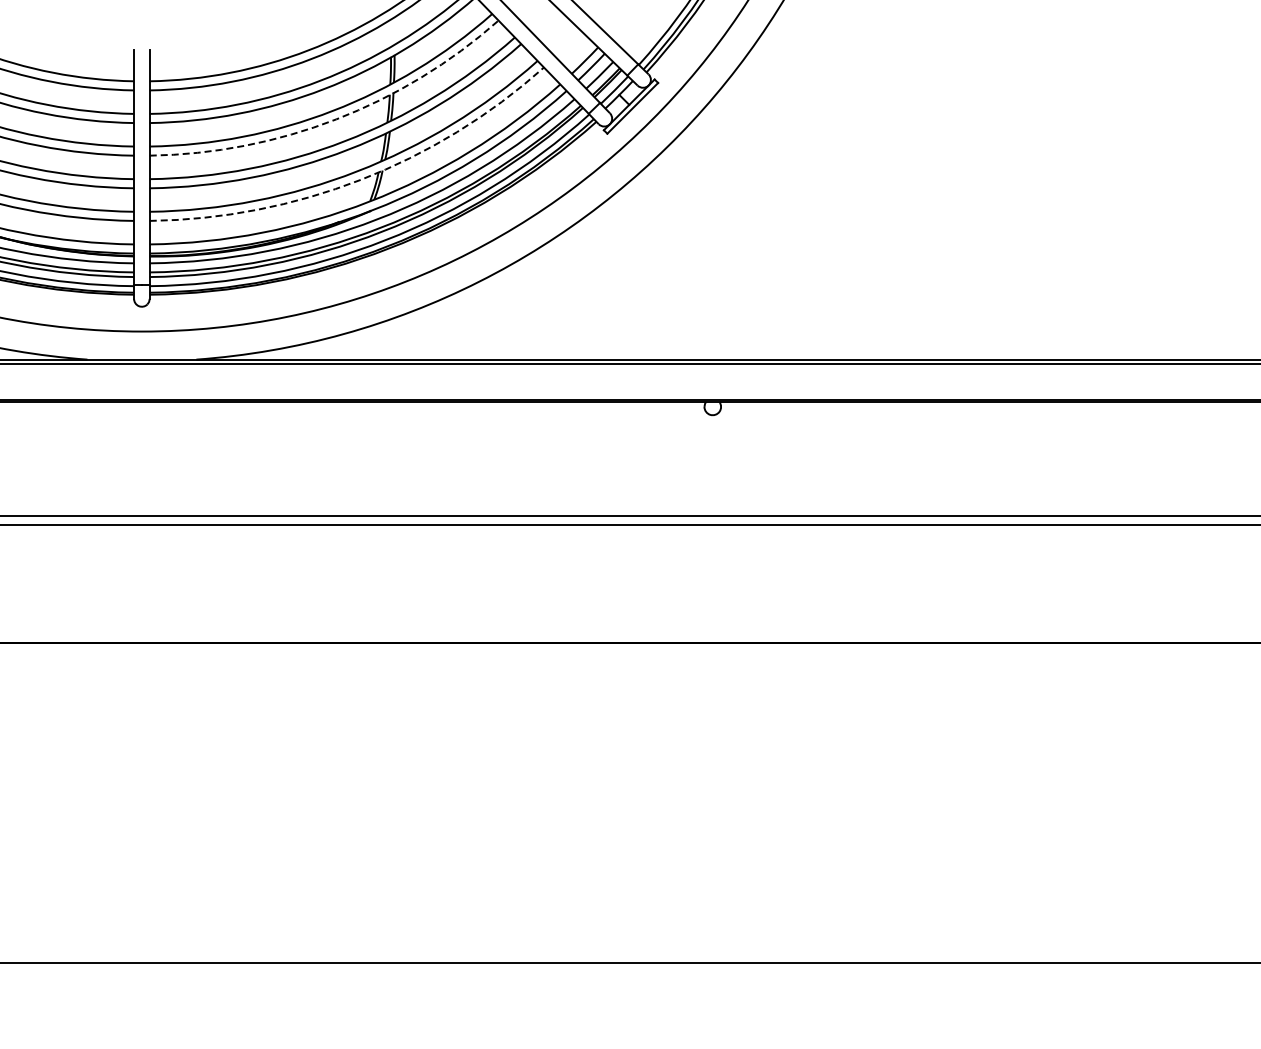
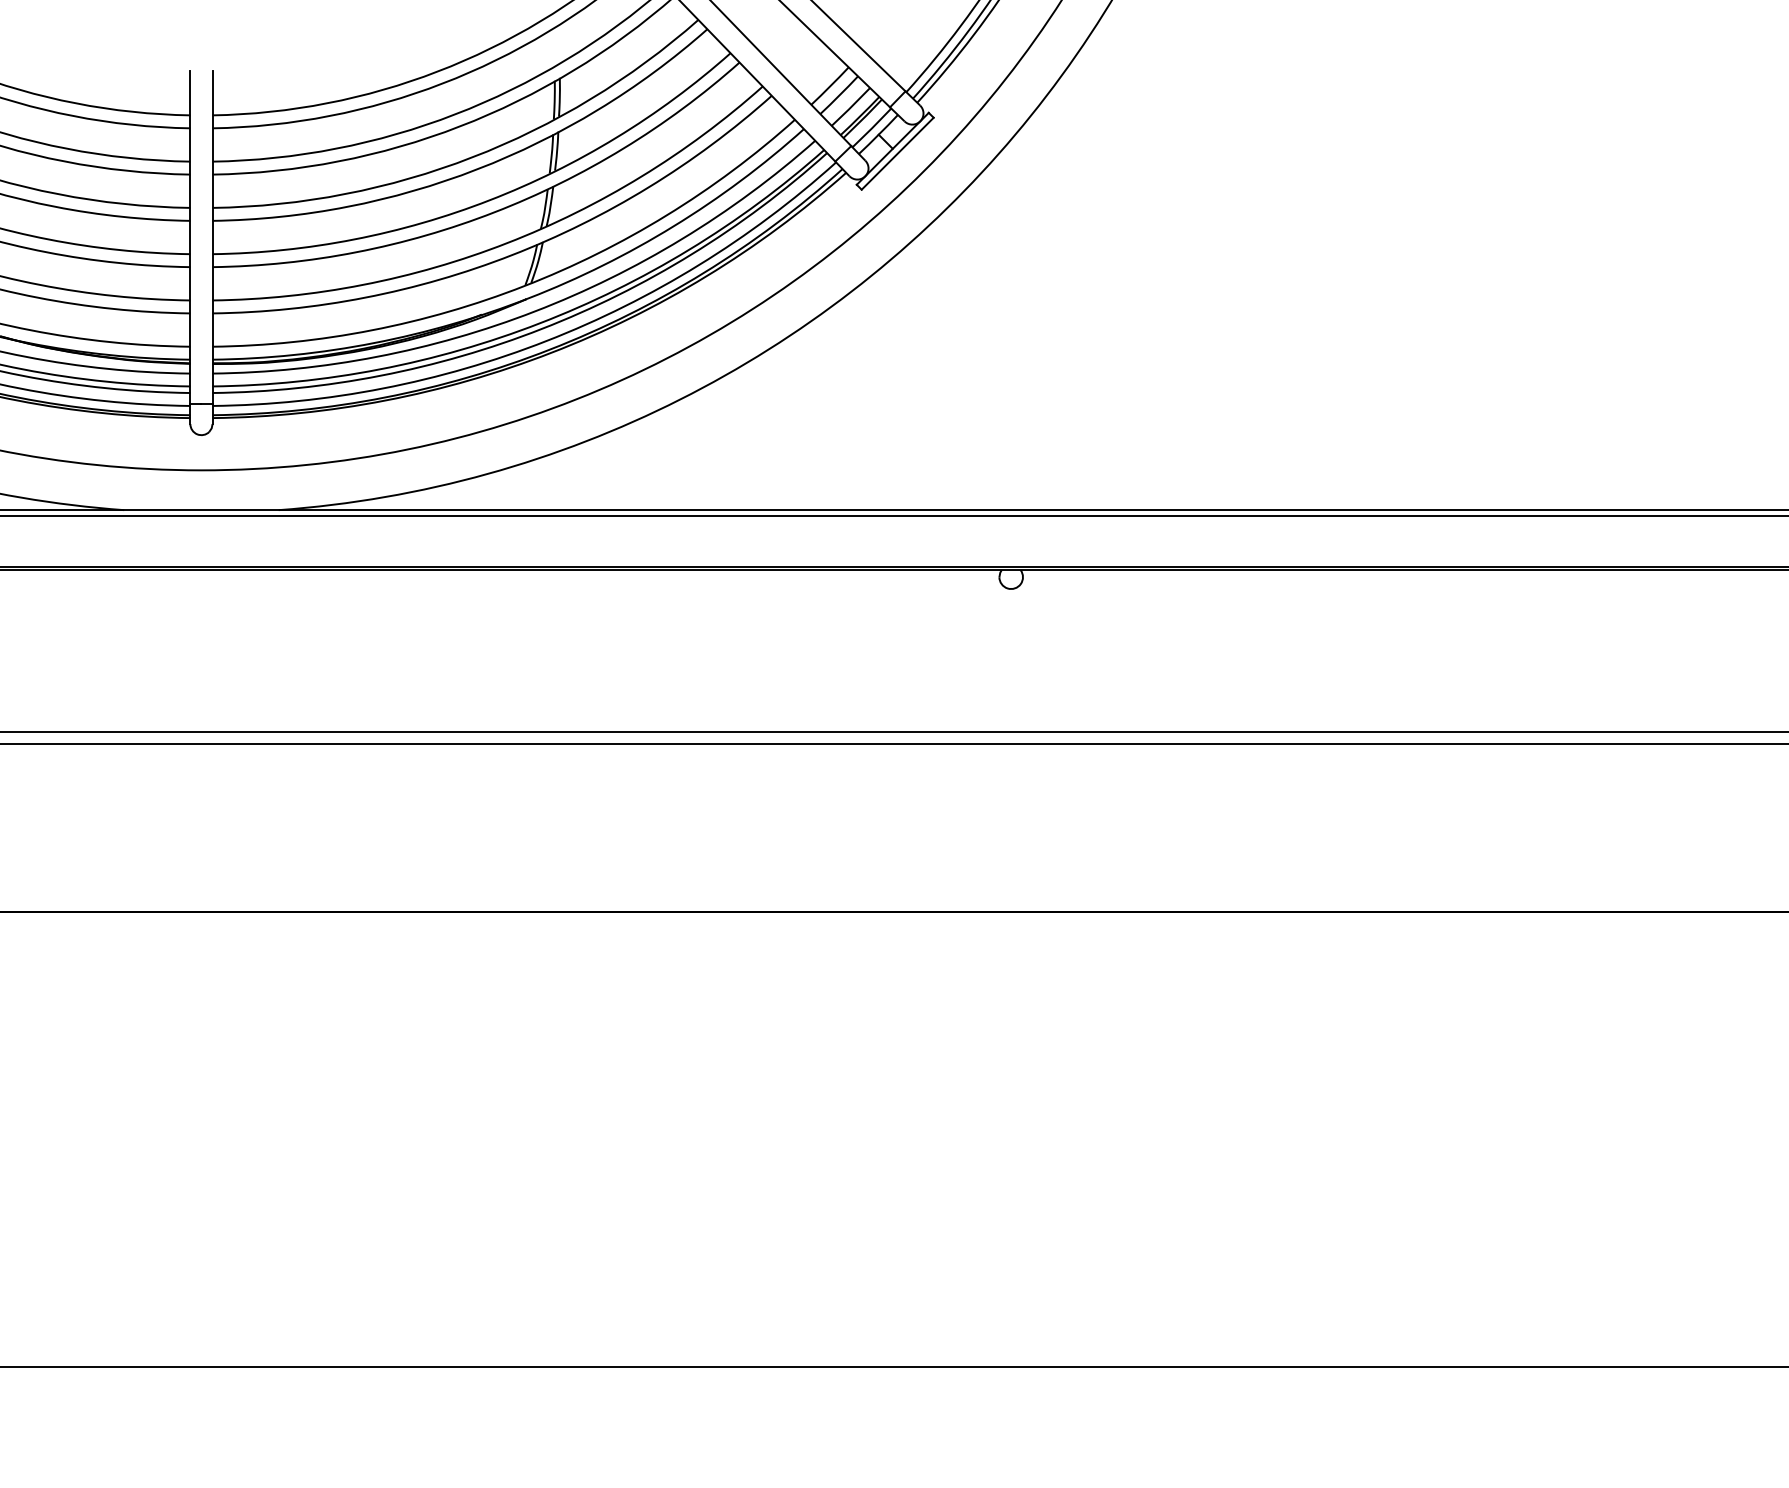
arc: (336, 119) -> (477, 169), dashed -> solid
arc: (360, 179) -> (511, 254), dashed -> solid

